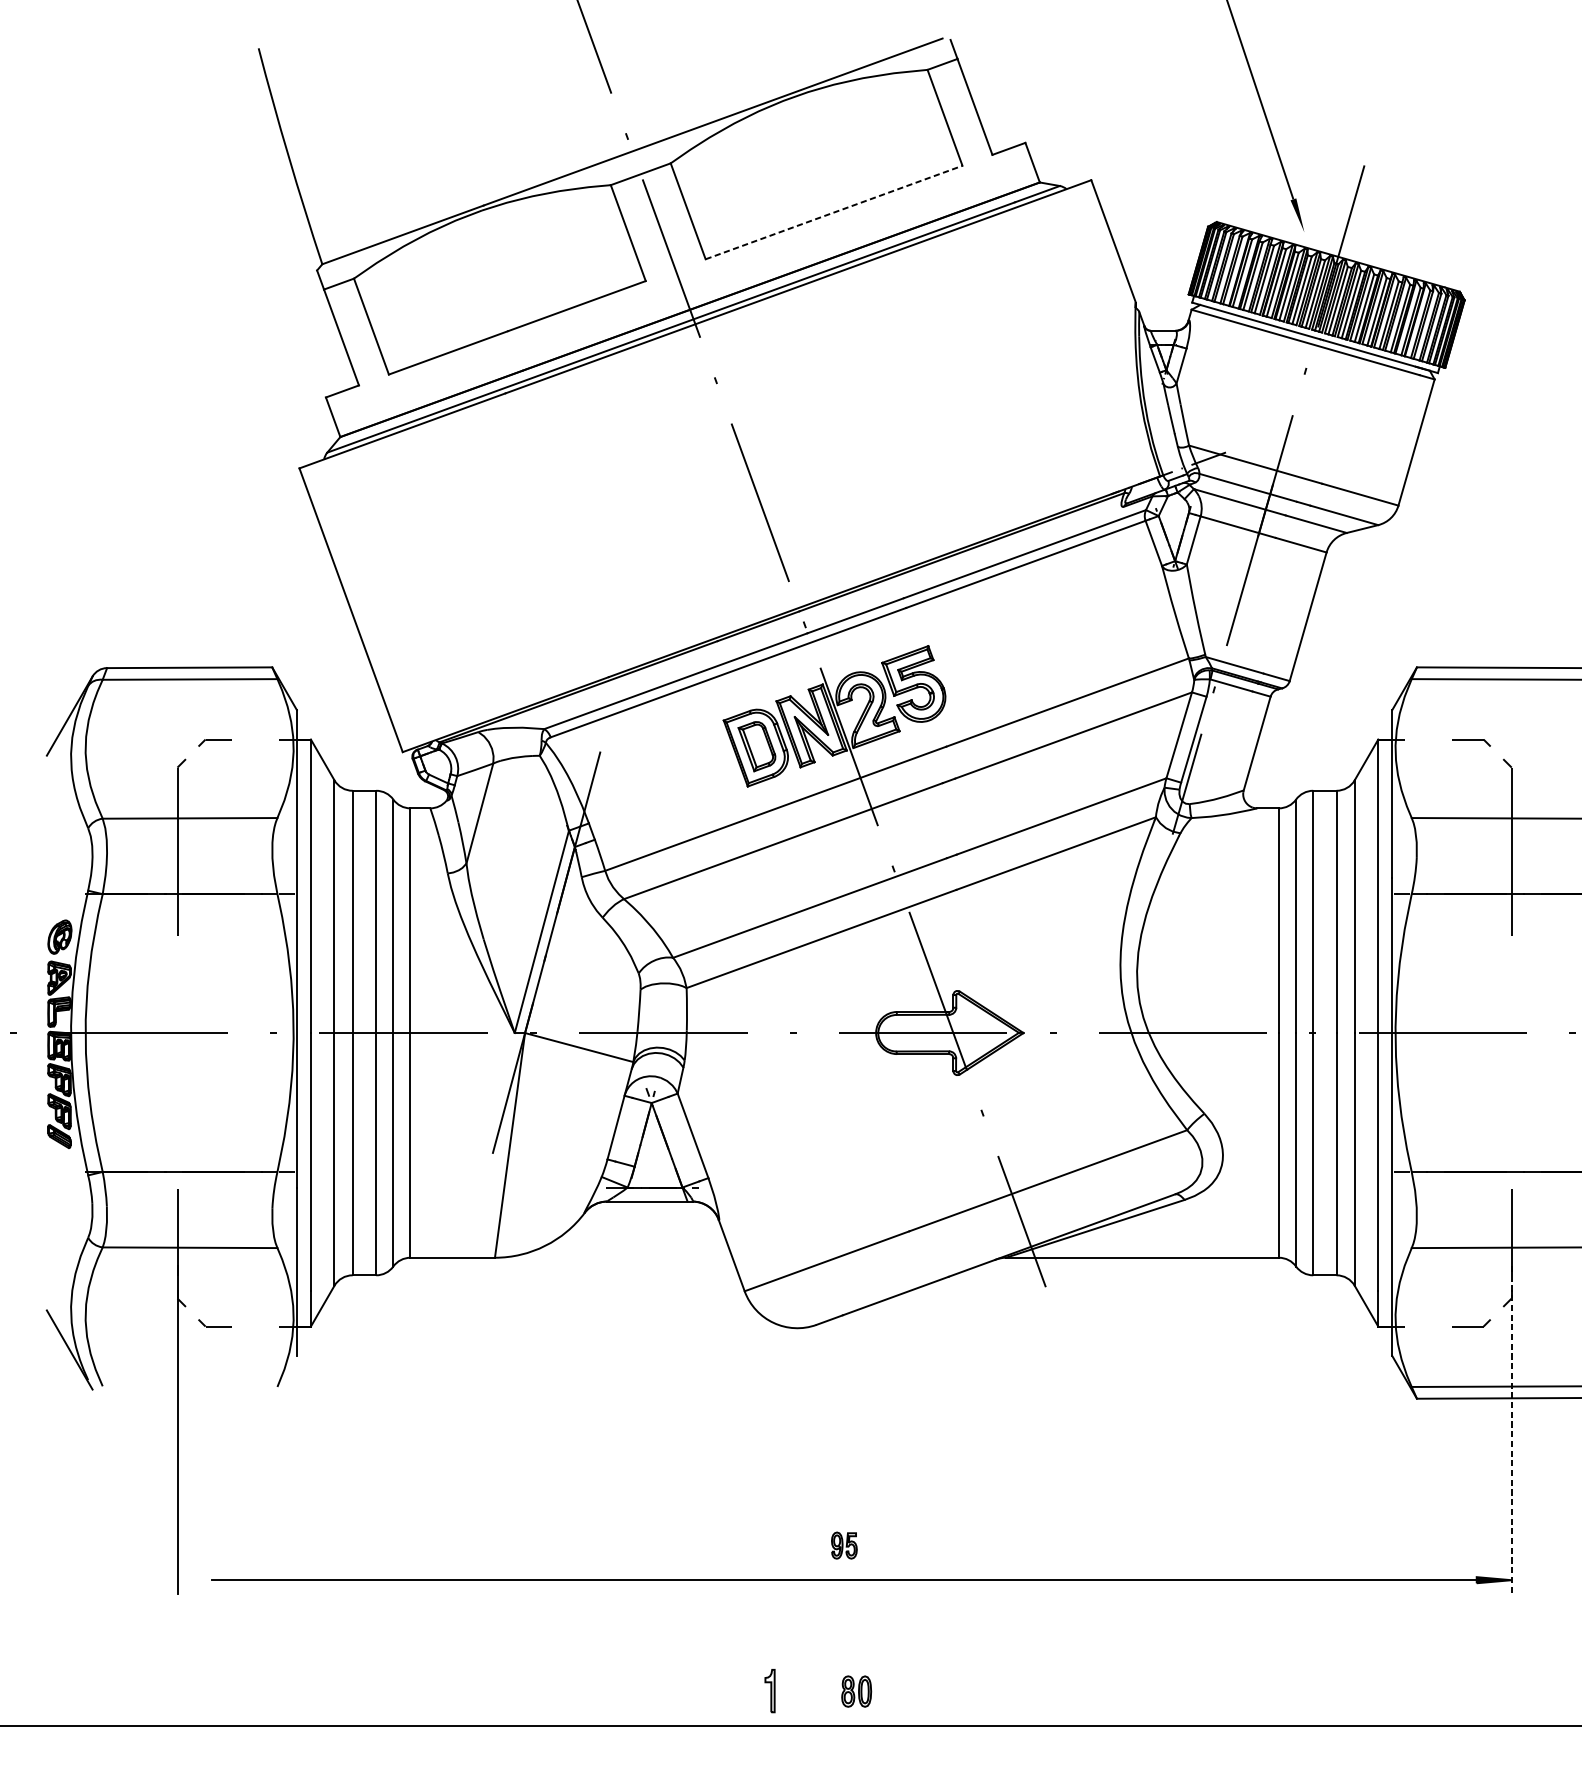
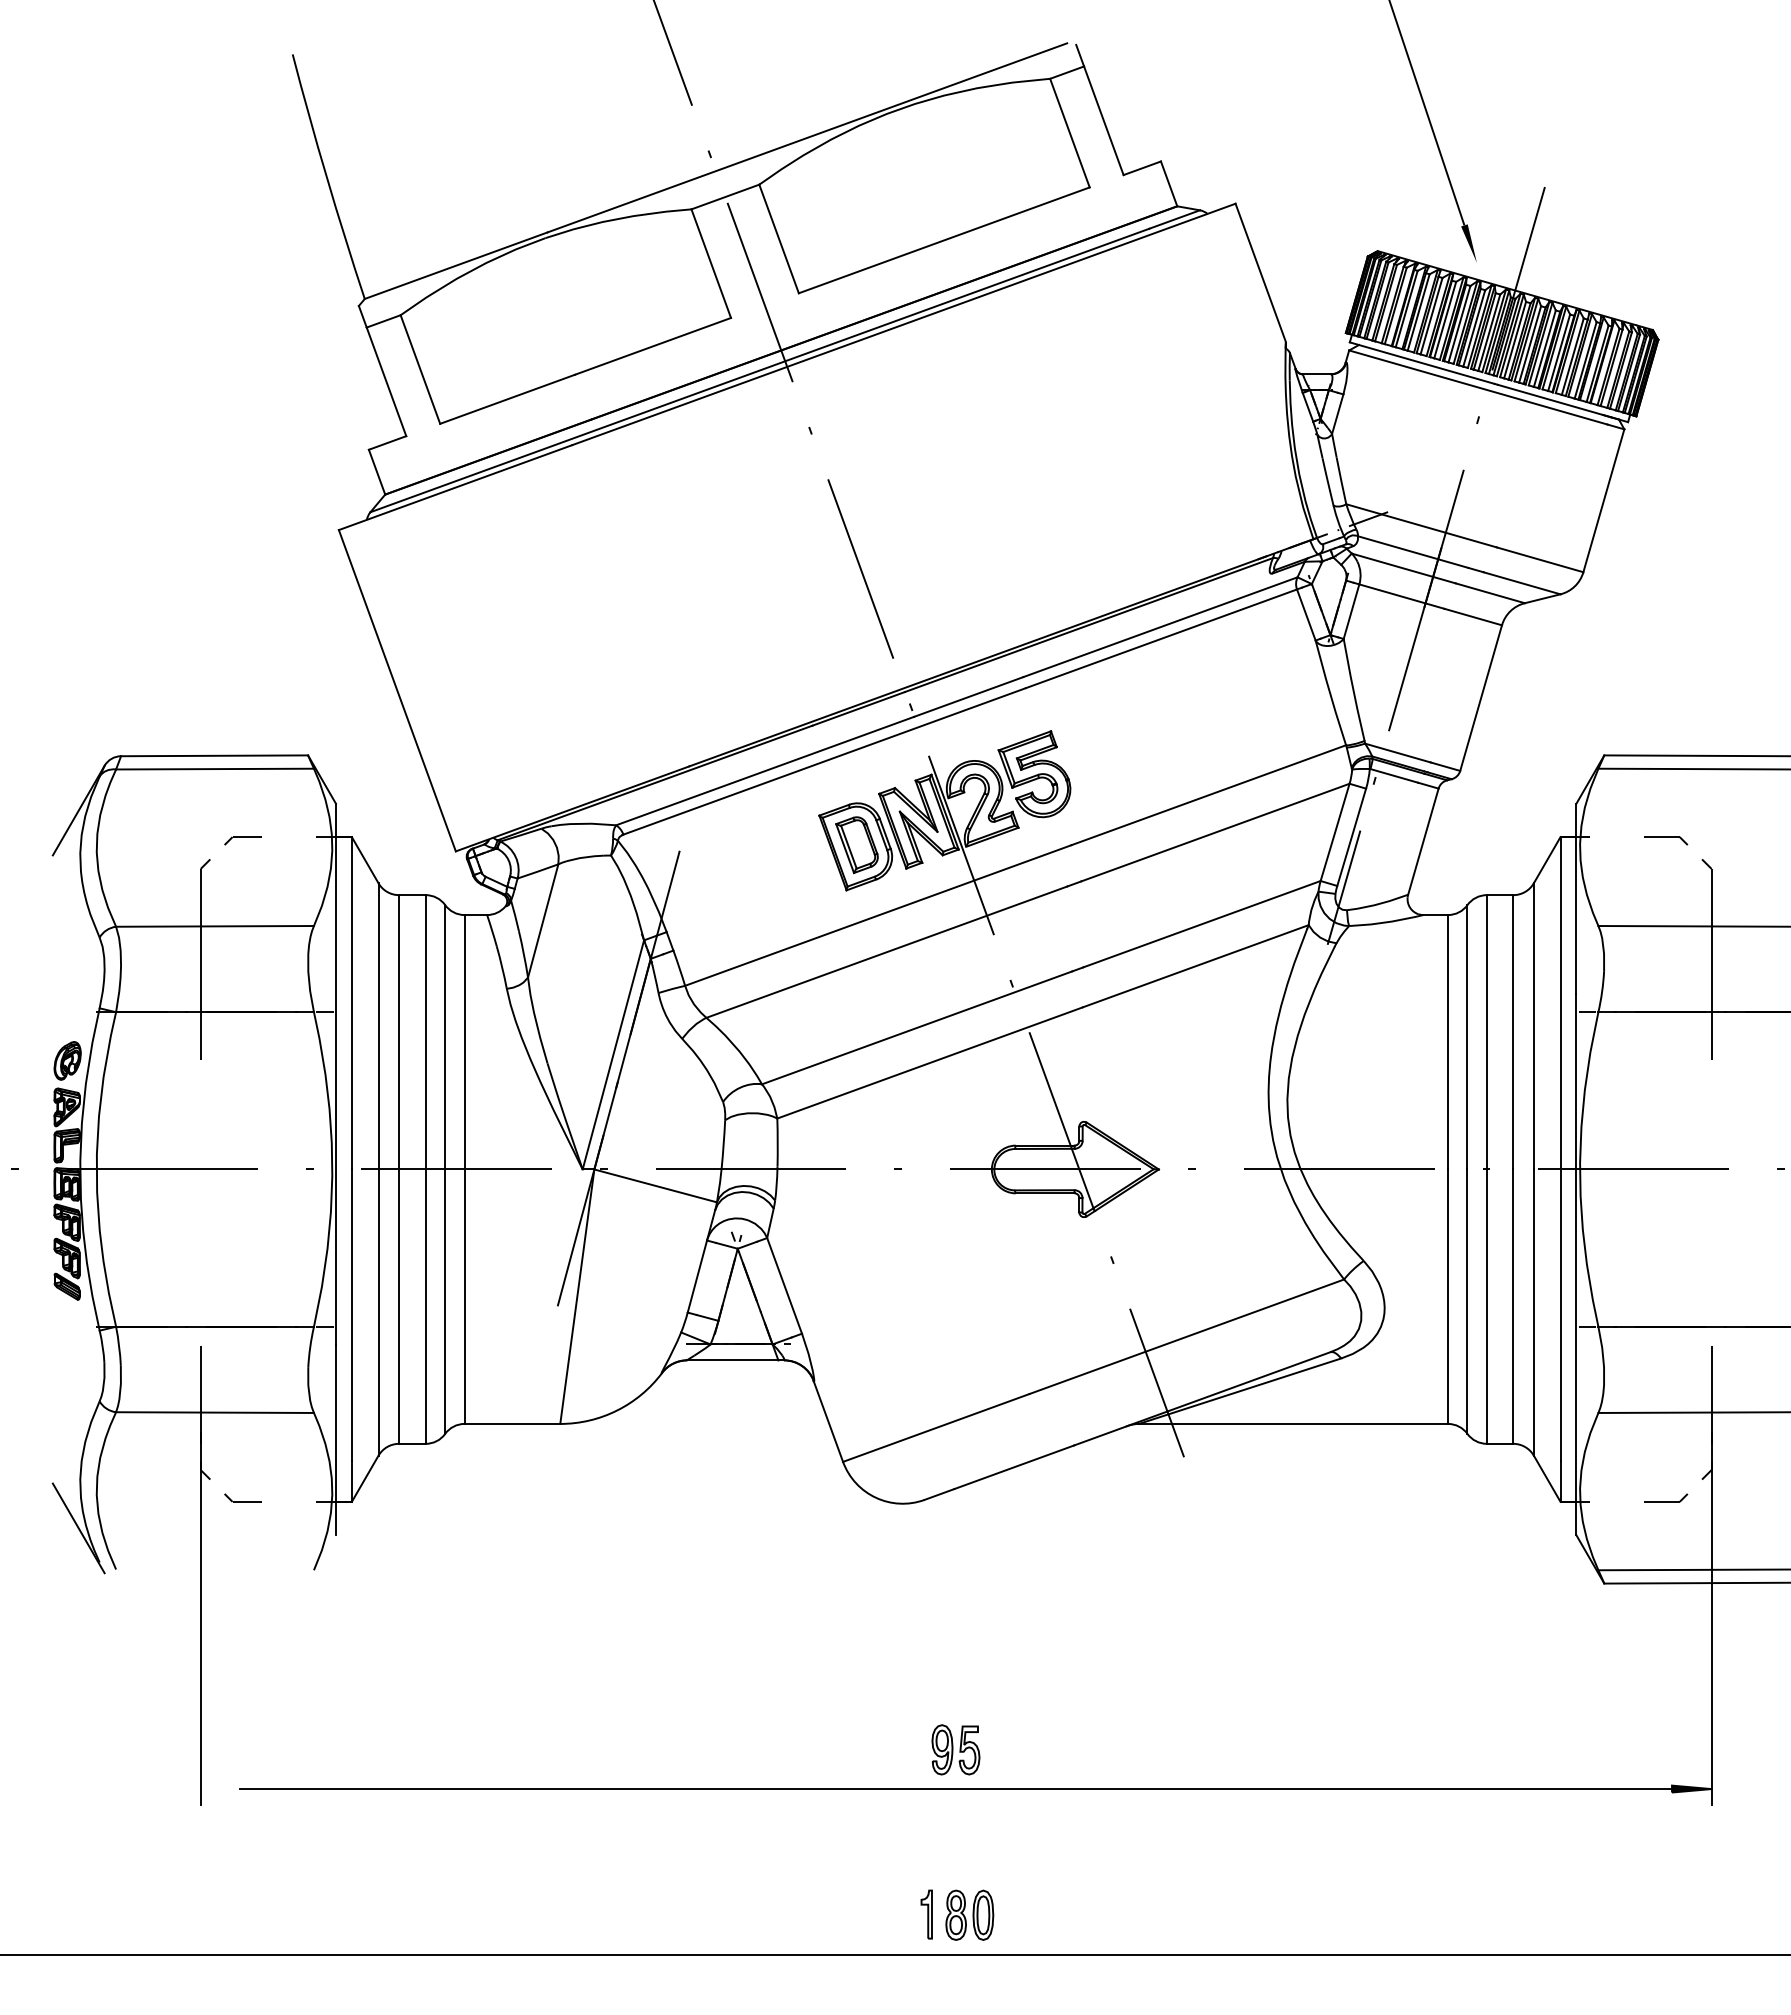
line: (834, 212) -> (944, 240), dashed -> solid
line: (1511, 1430) -> (1711, 1619), dashed -> solid
part: (843, 1545) -> (955, 1749), size x1.67
part: (769, 1690) -> (926, 1914), moved
part: (856, 1690) -> (969, 1914), size x1.43

